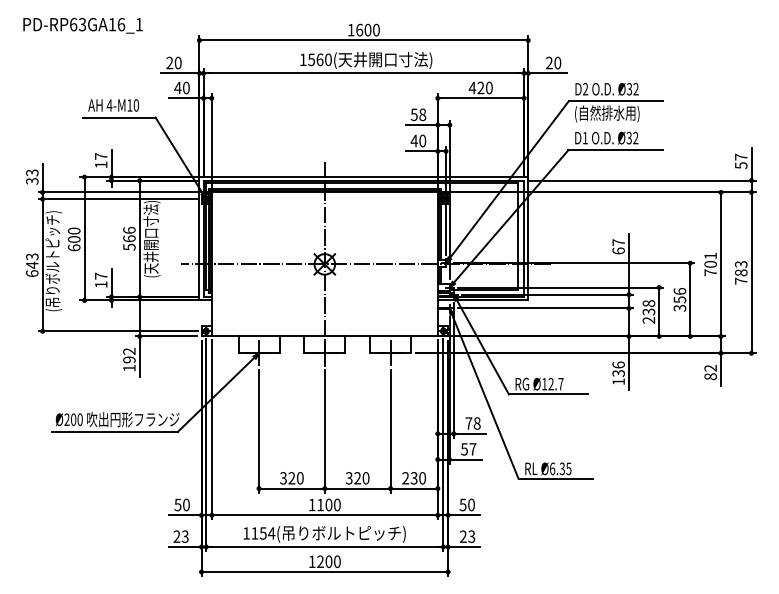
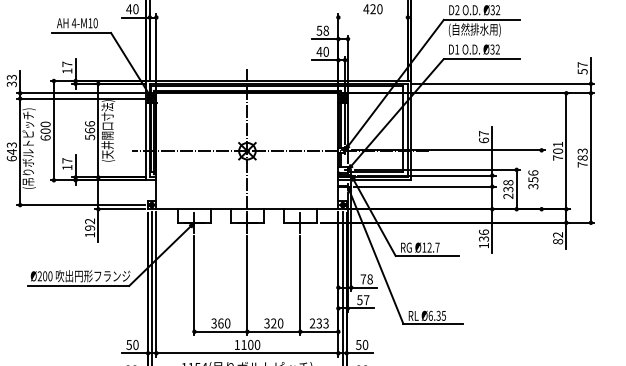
line: (480, 98) -> (372, 17), removed
line: (690, 299) -> (541, 179), removed
text: (291, 478) -> (220, 323), 320 -> 360
text: (422, 478) -> (326, 323), 230 -> 233

